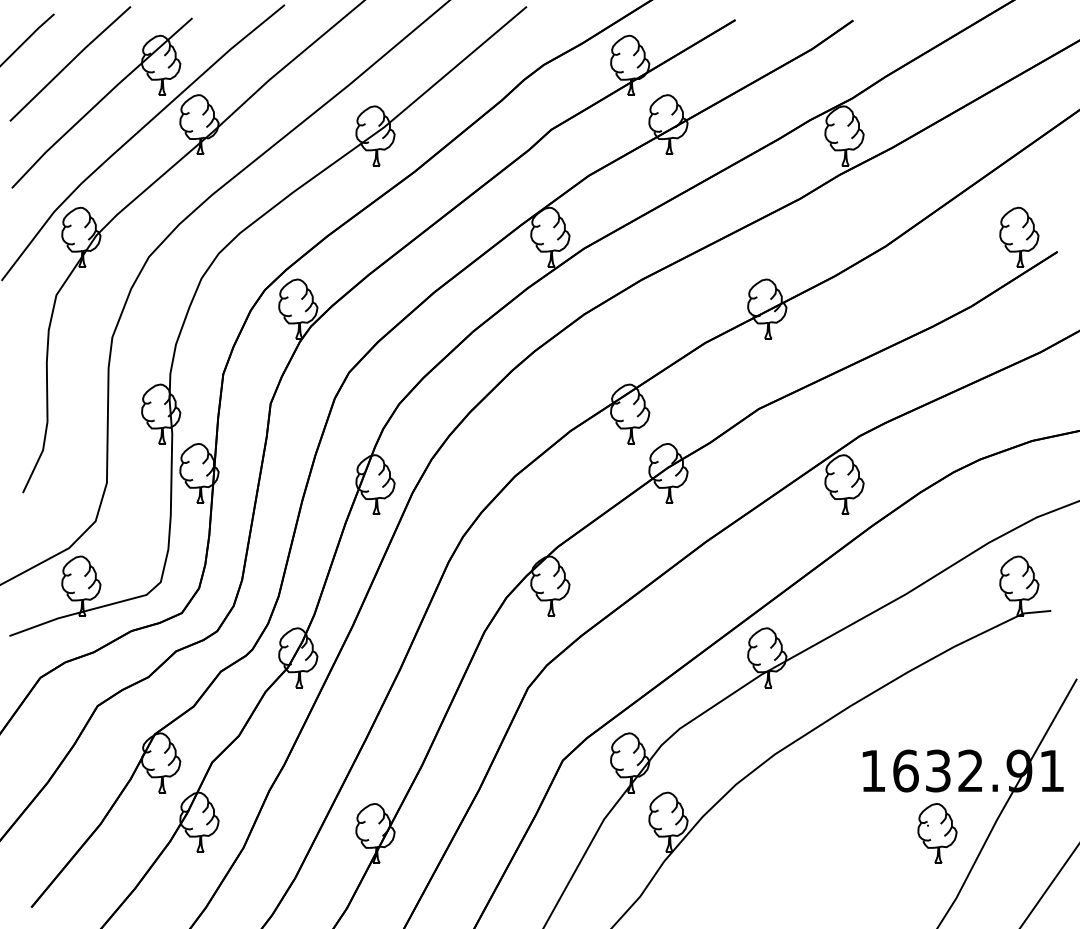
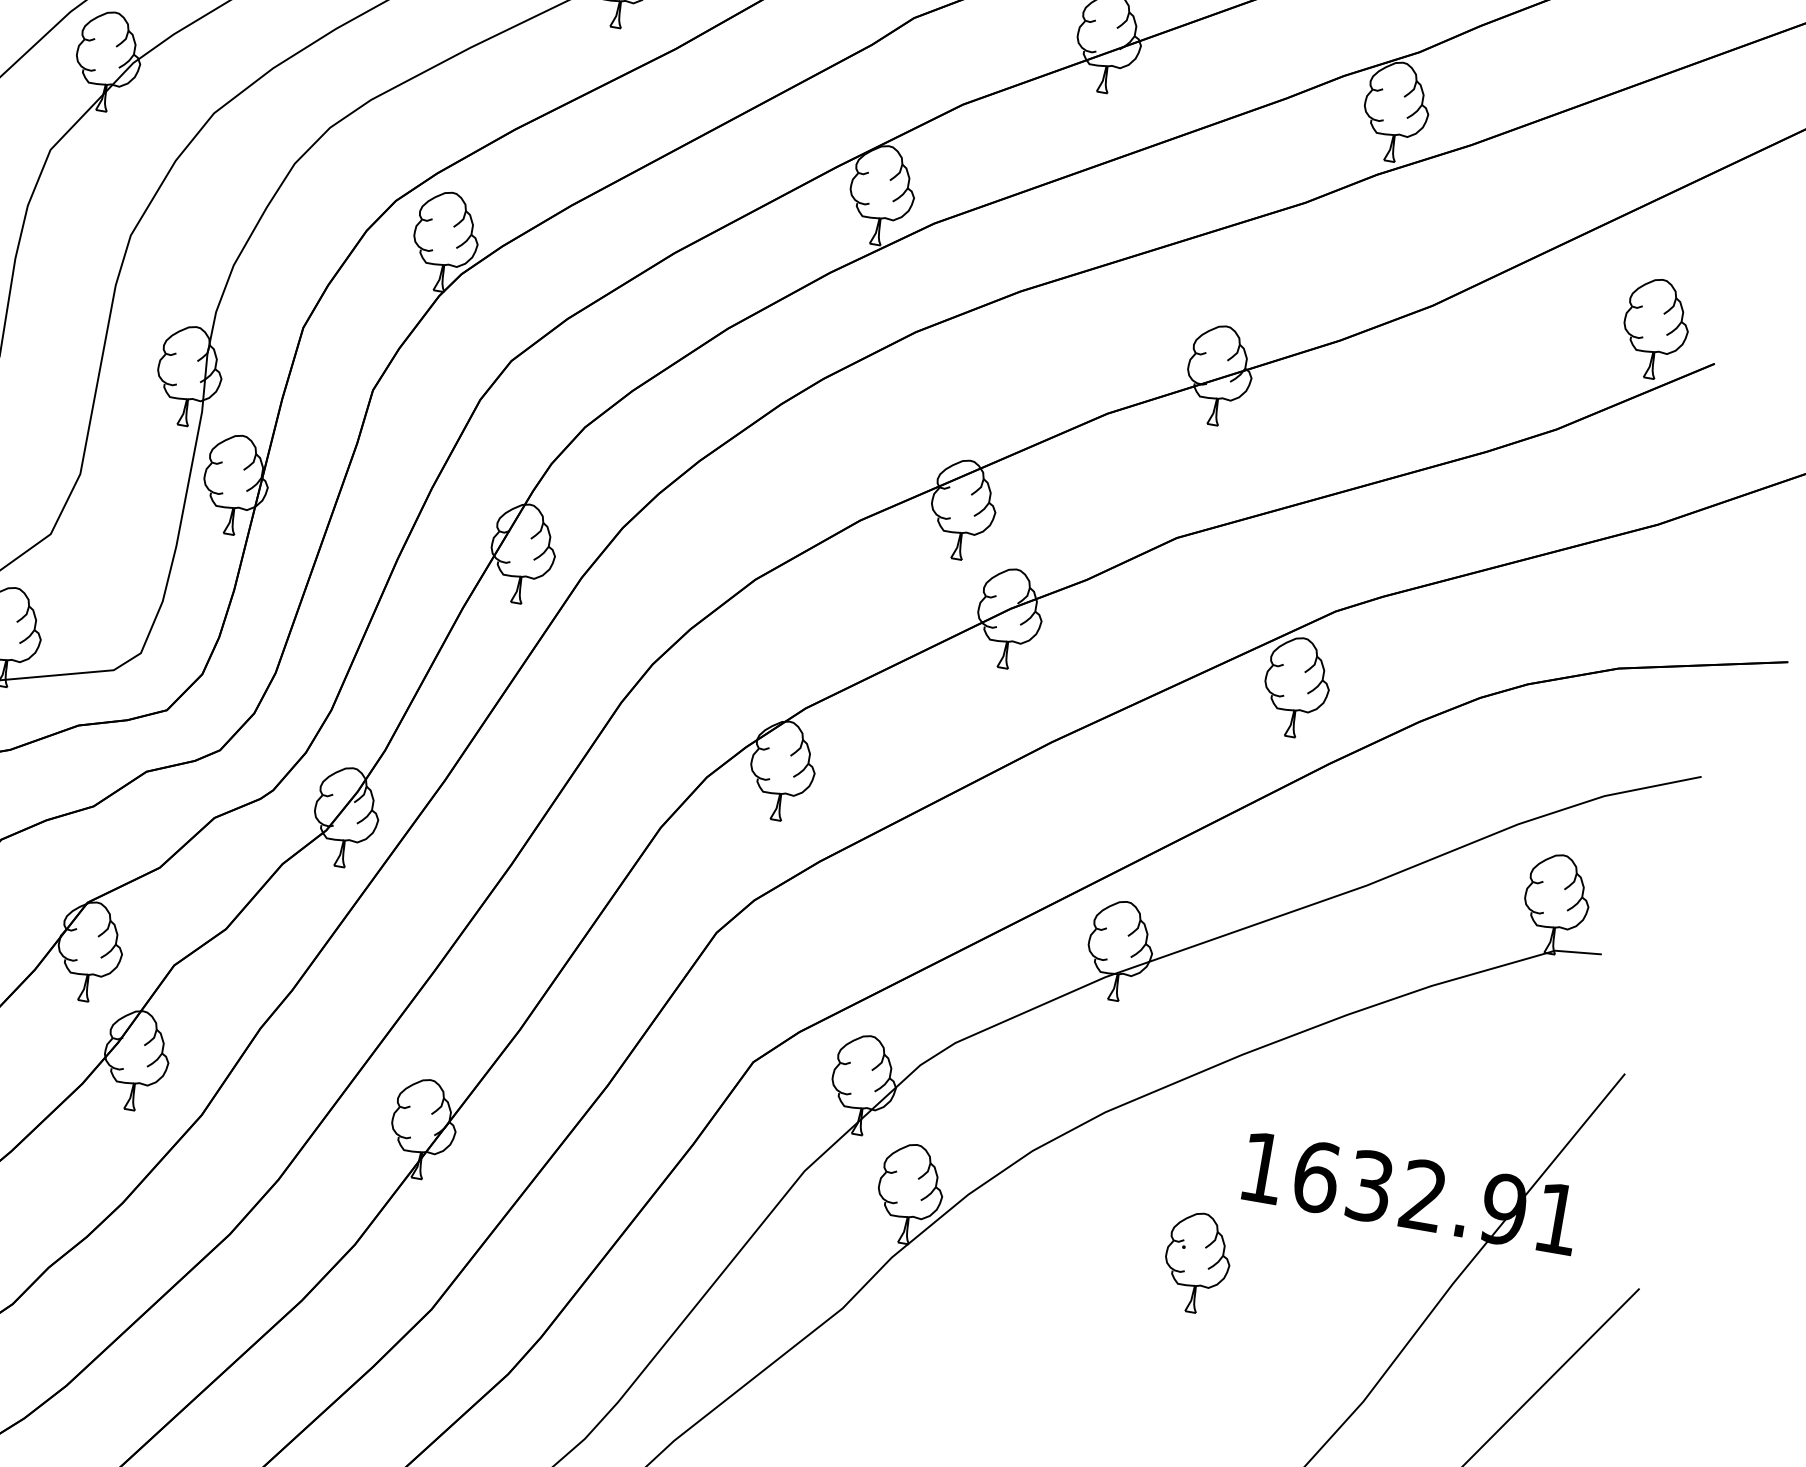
part: (937, 833) -> (1197, 1262), moved

